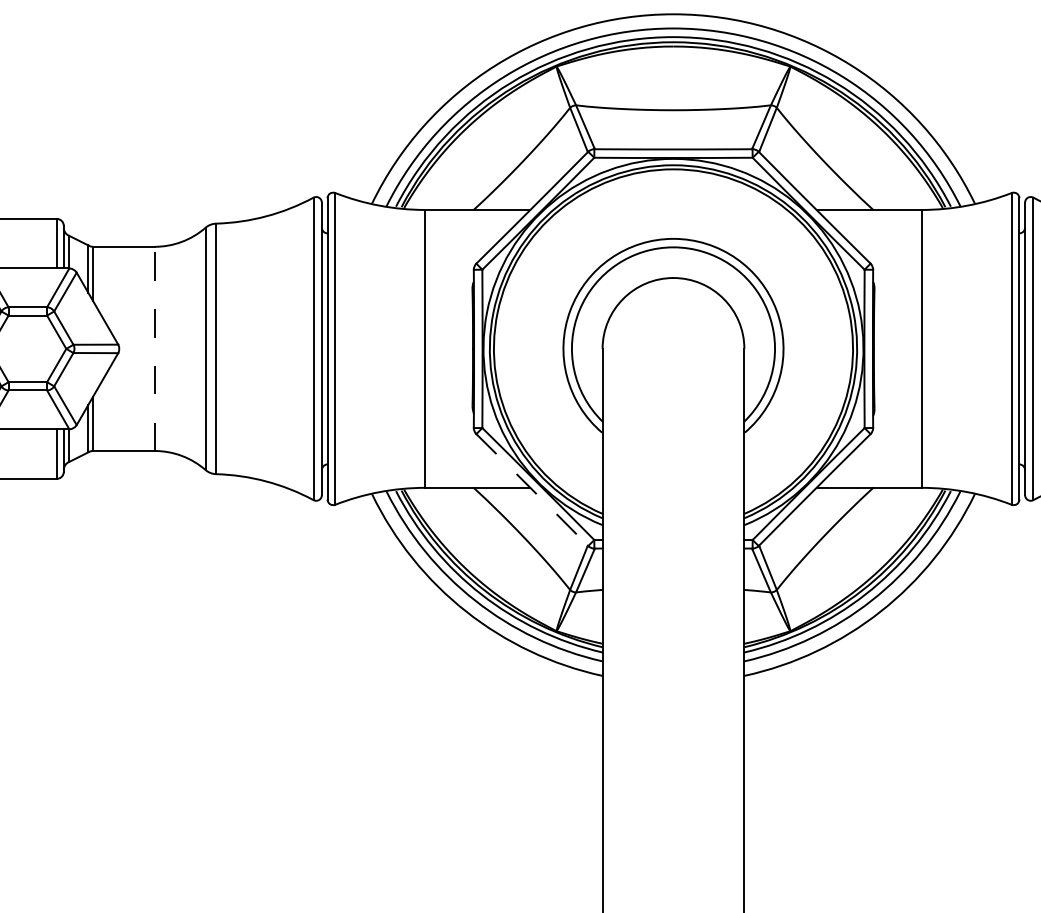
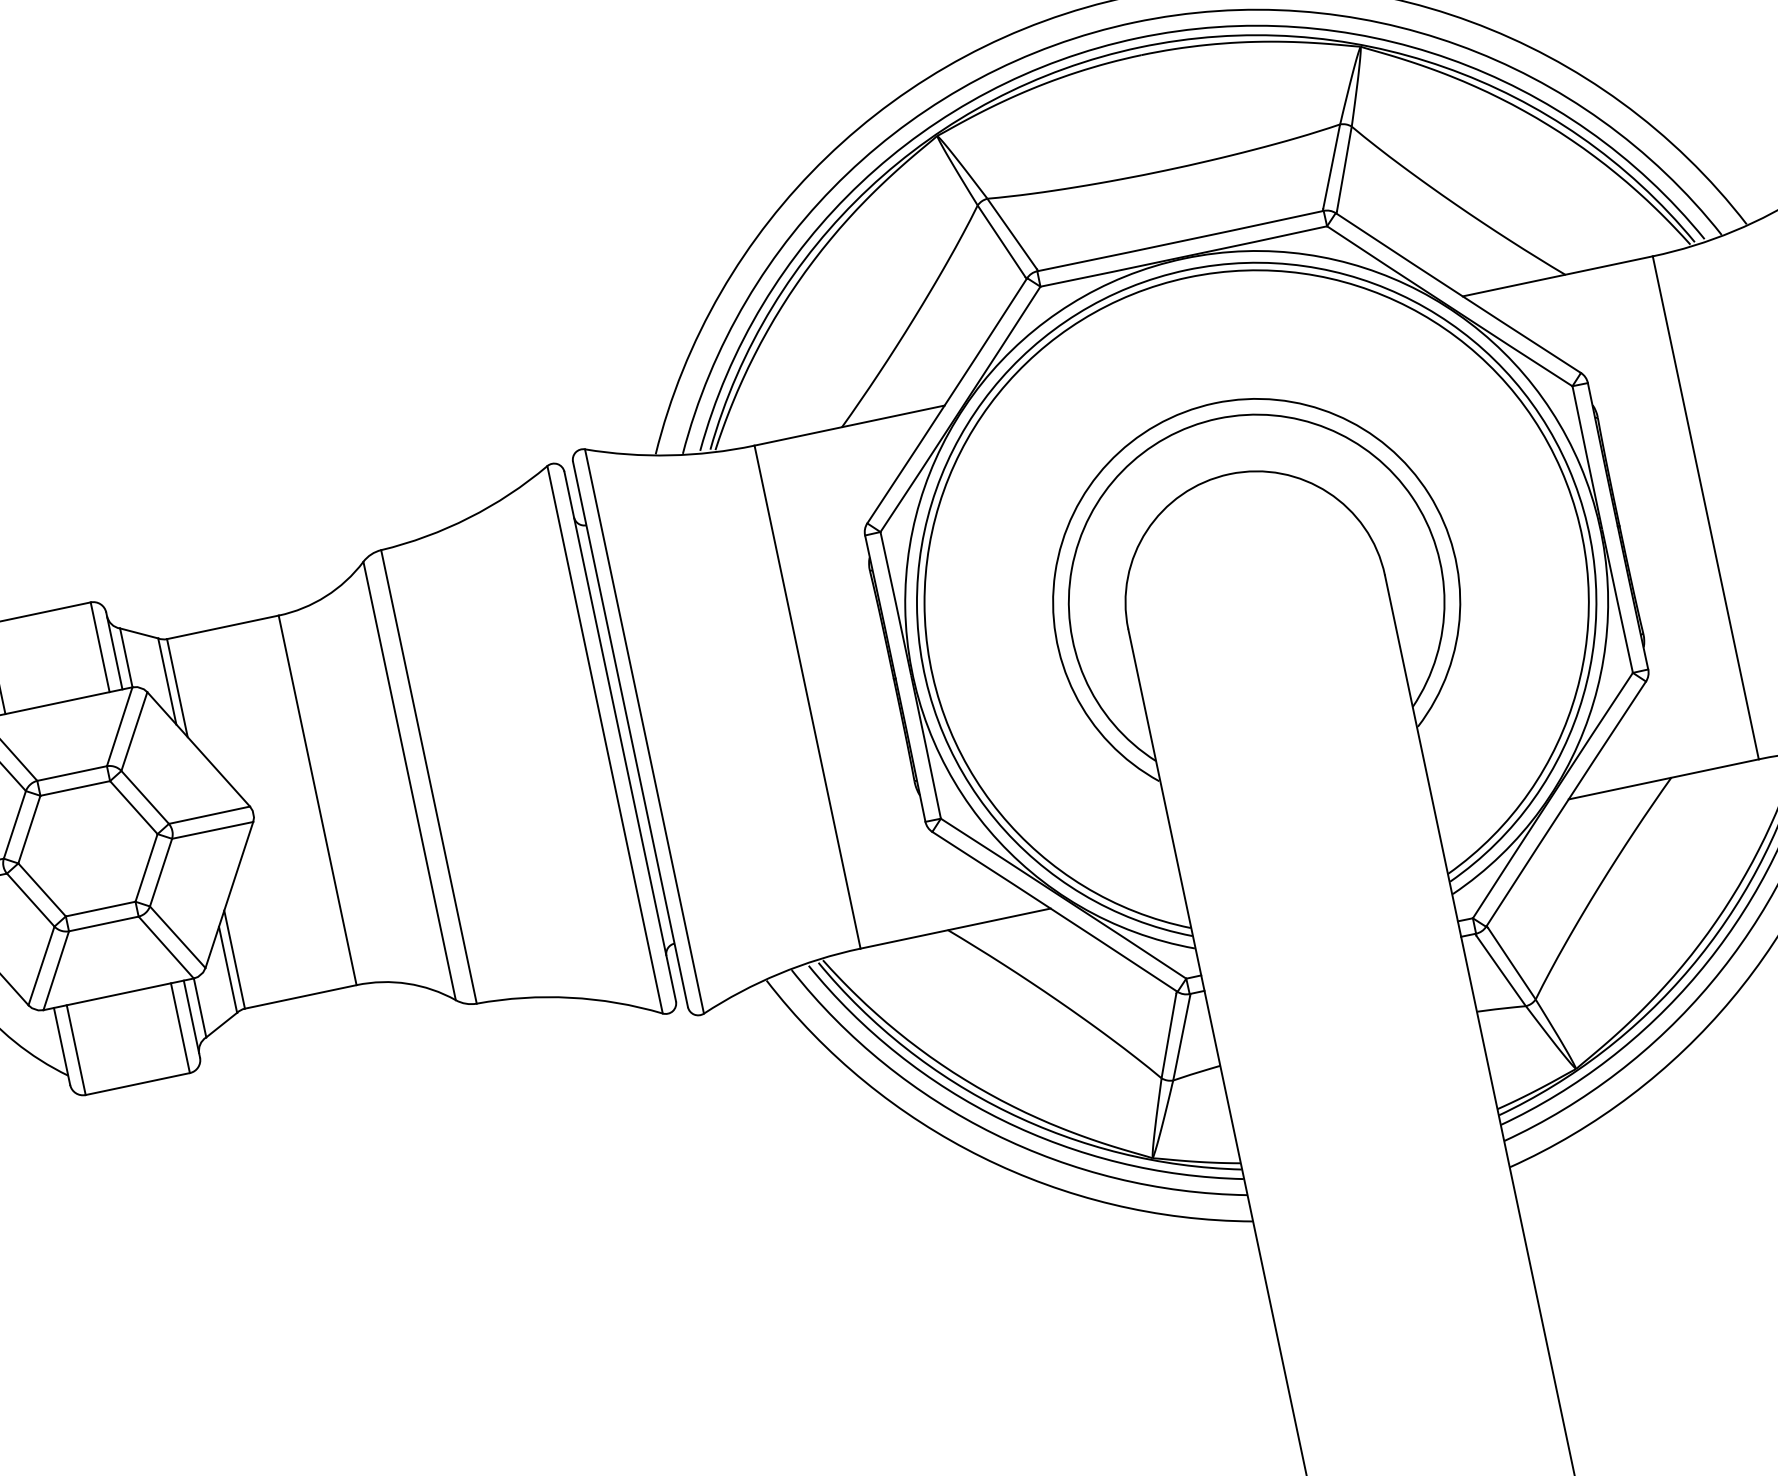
line: (154, 348) -> (317, 799), dashed -> solid
line: (532, 489) -> (1055, 910), dashed -> solid

